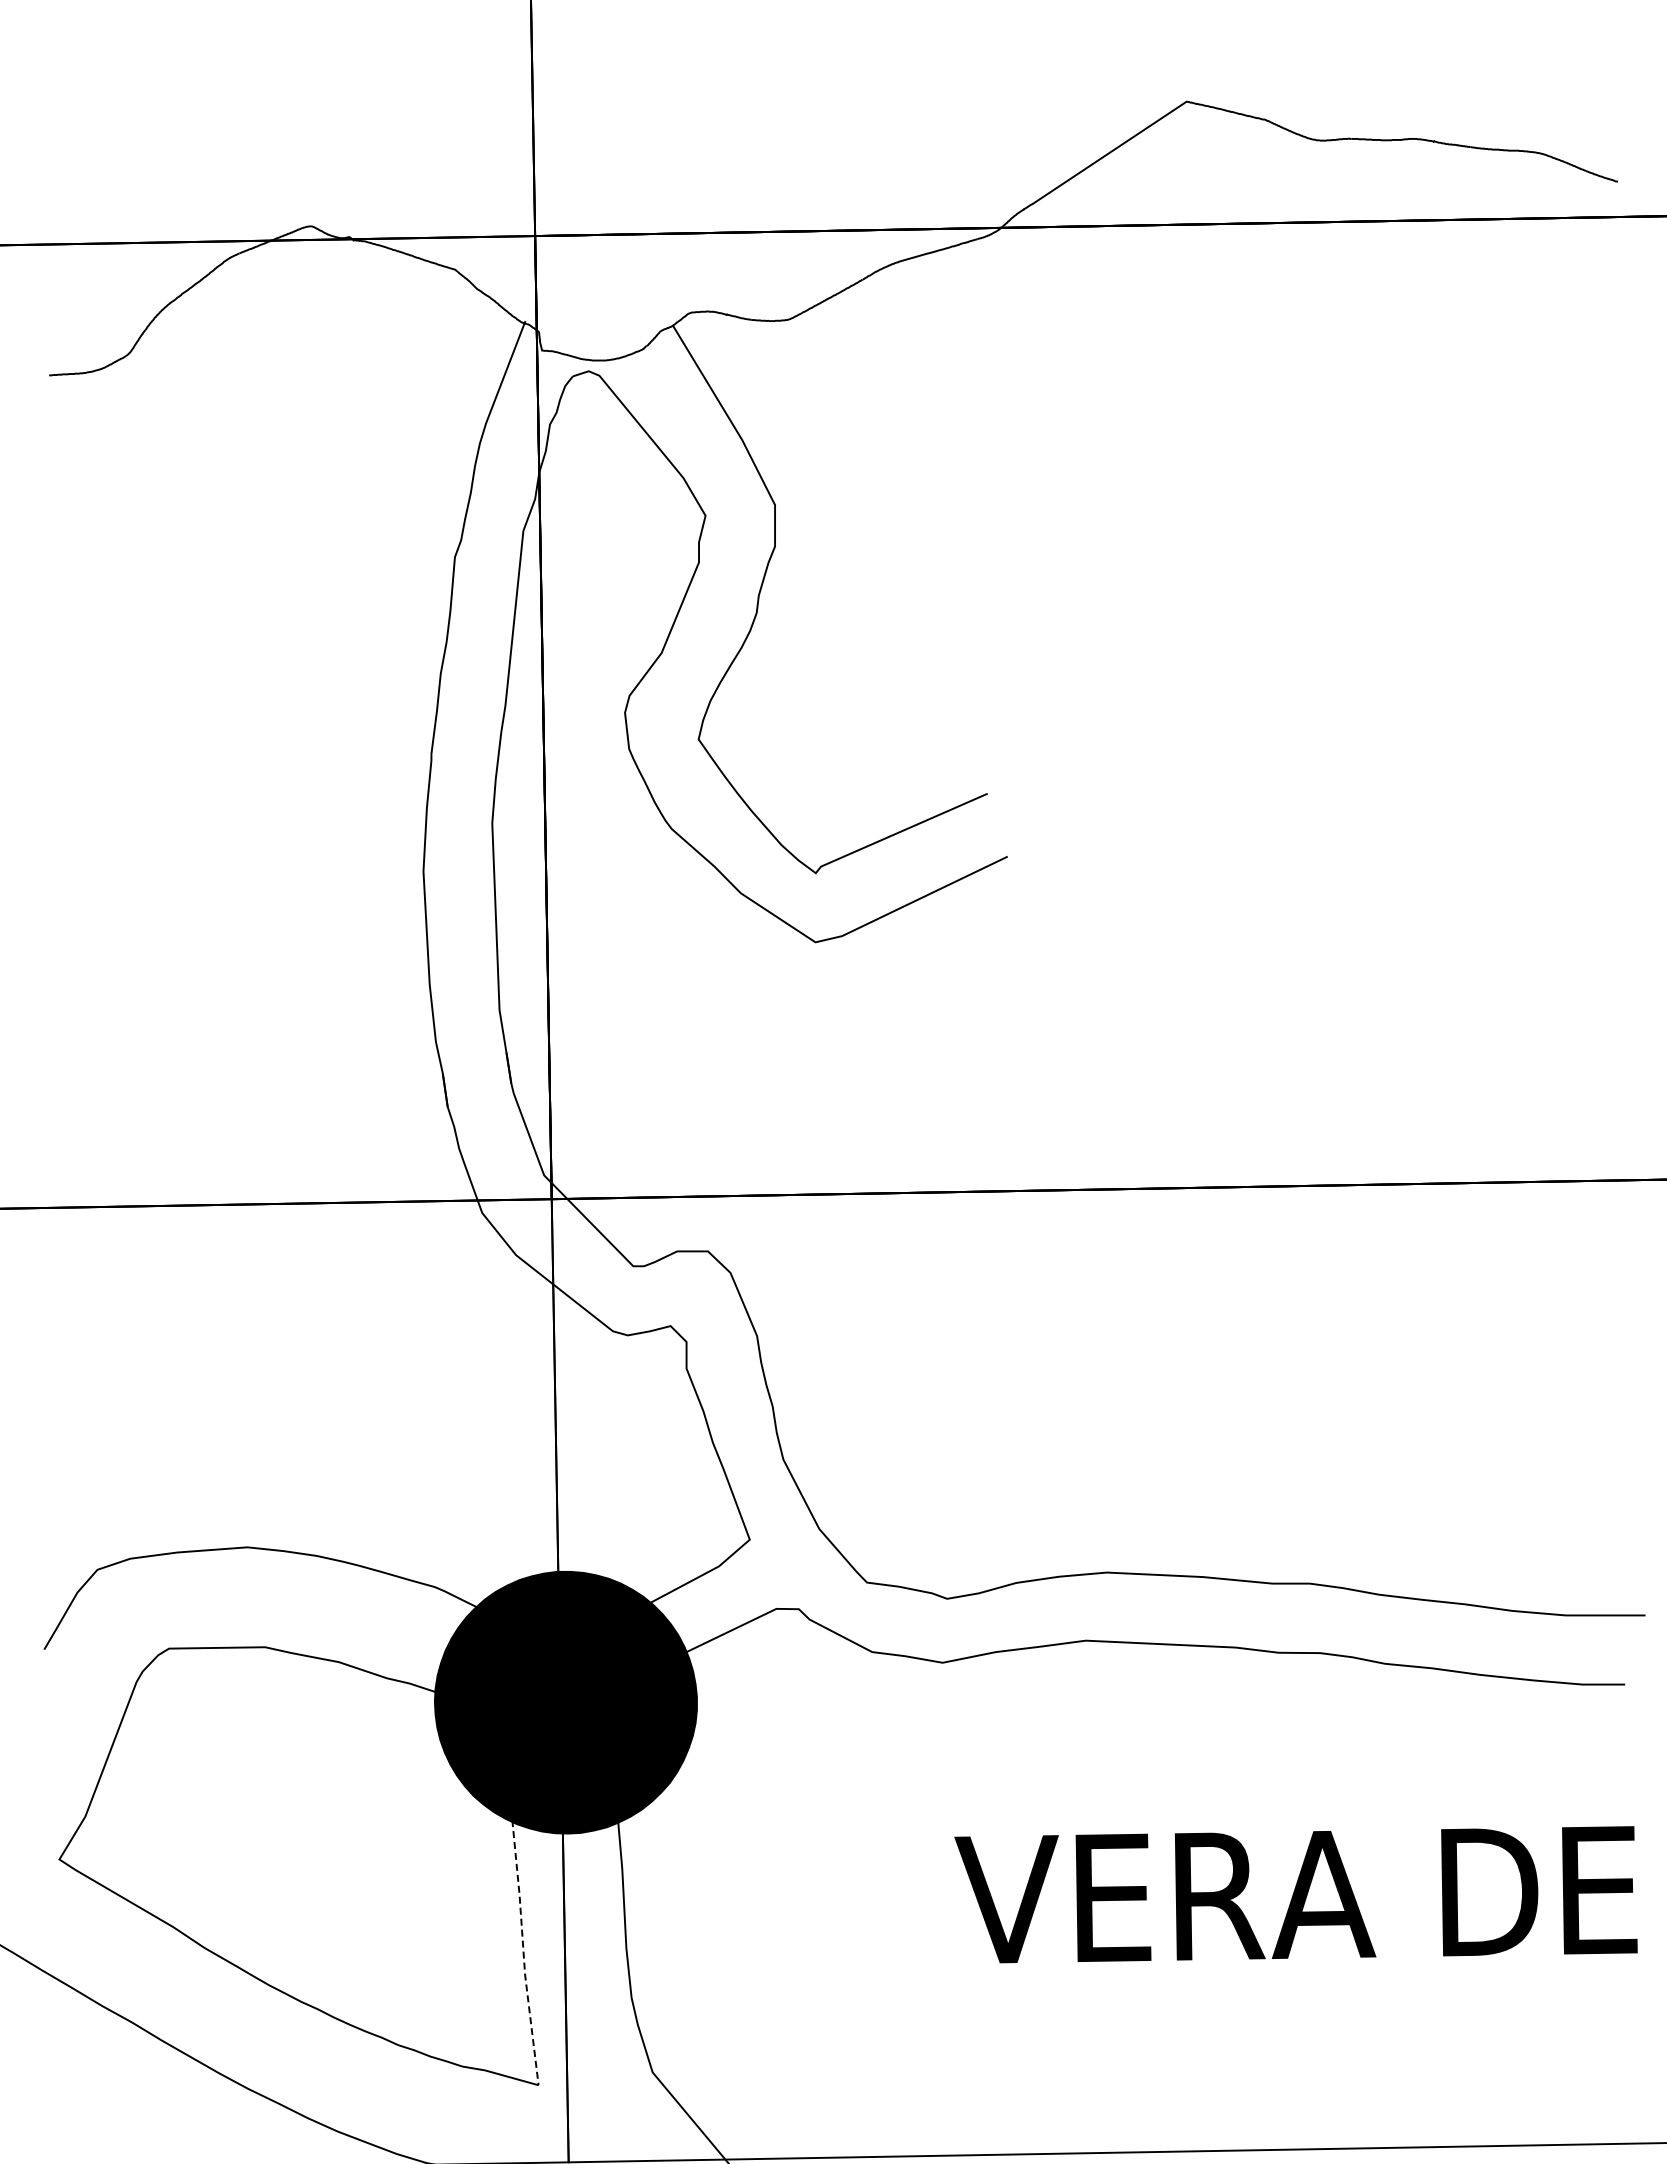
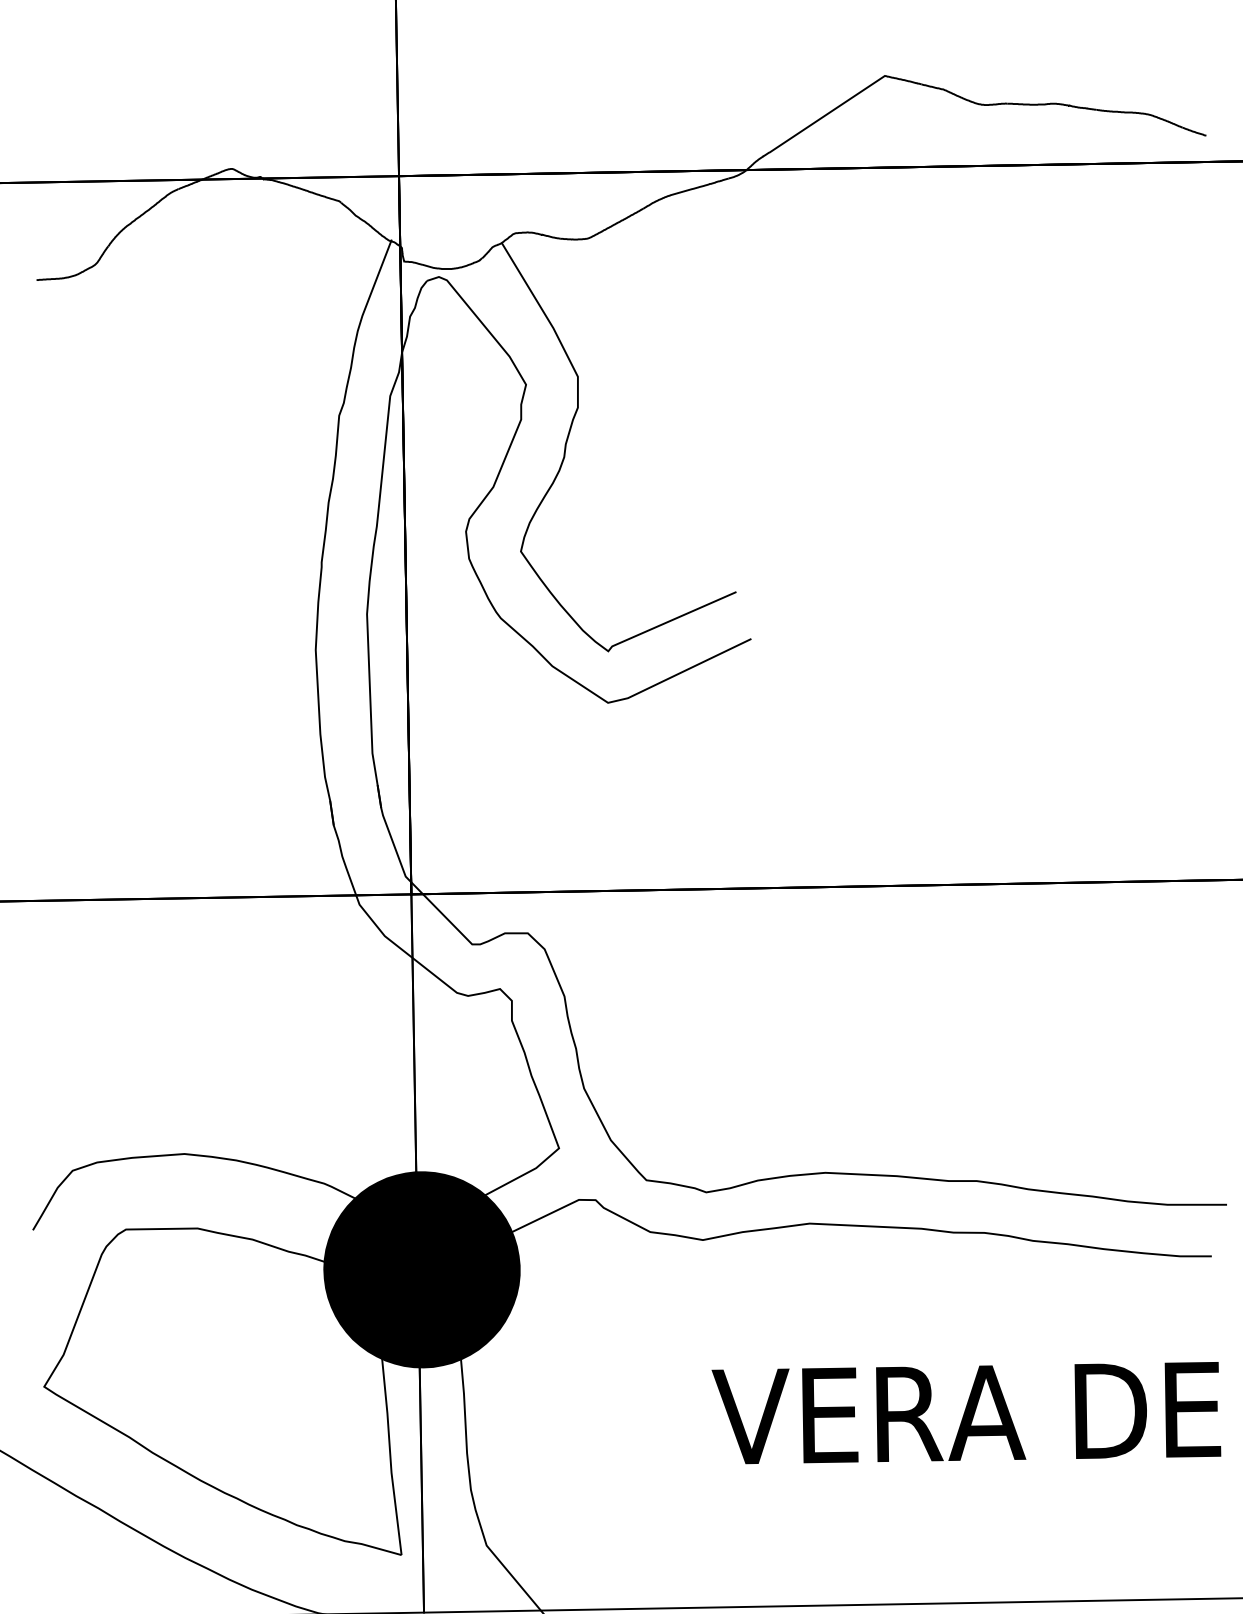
line: (523, 1953) -> (390, 1456), dashed -> solid

